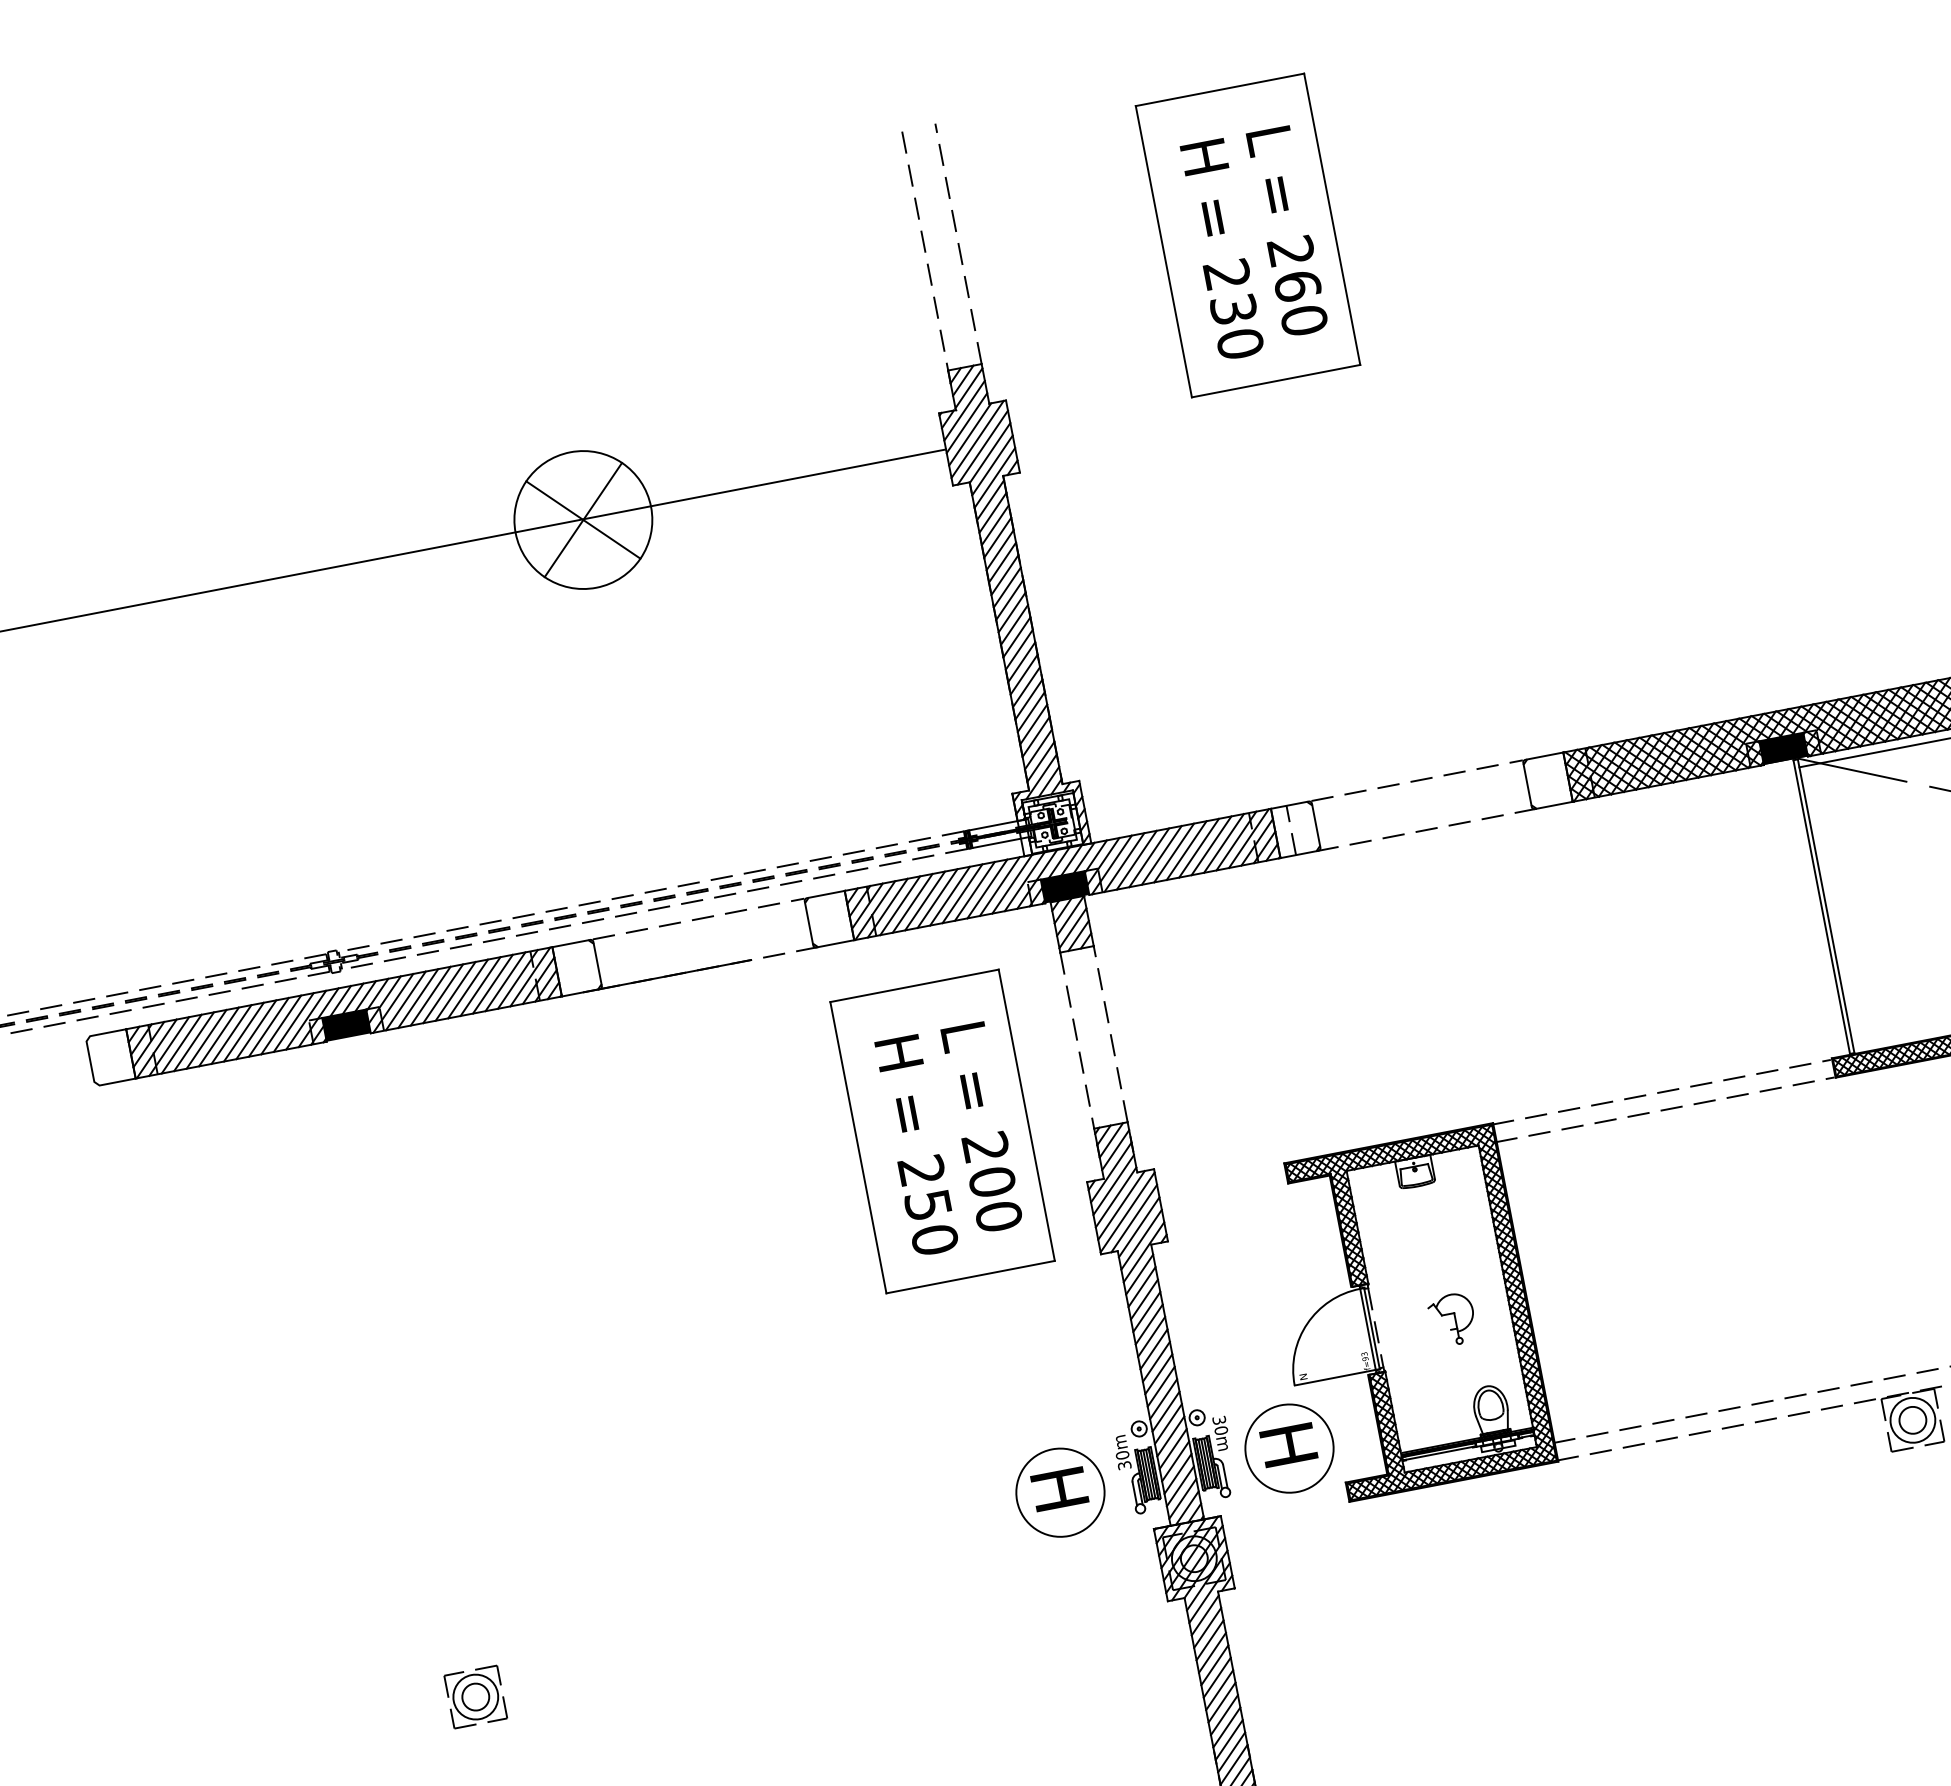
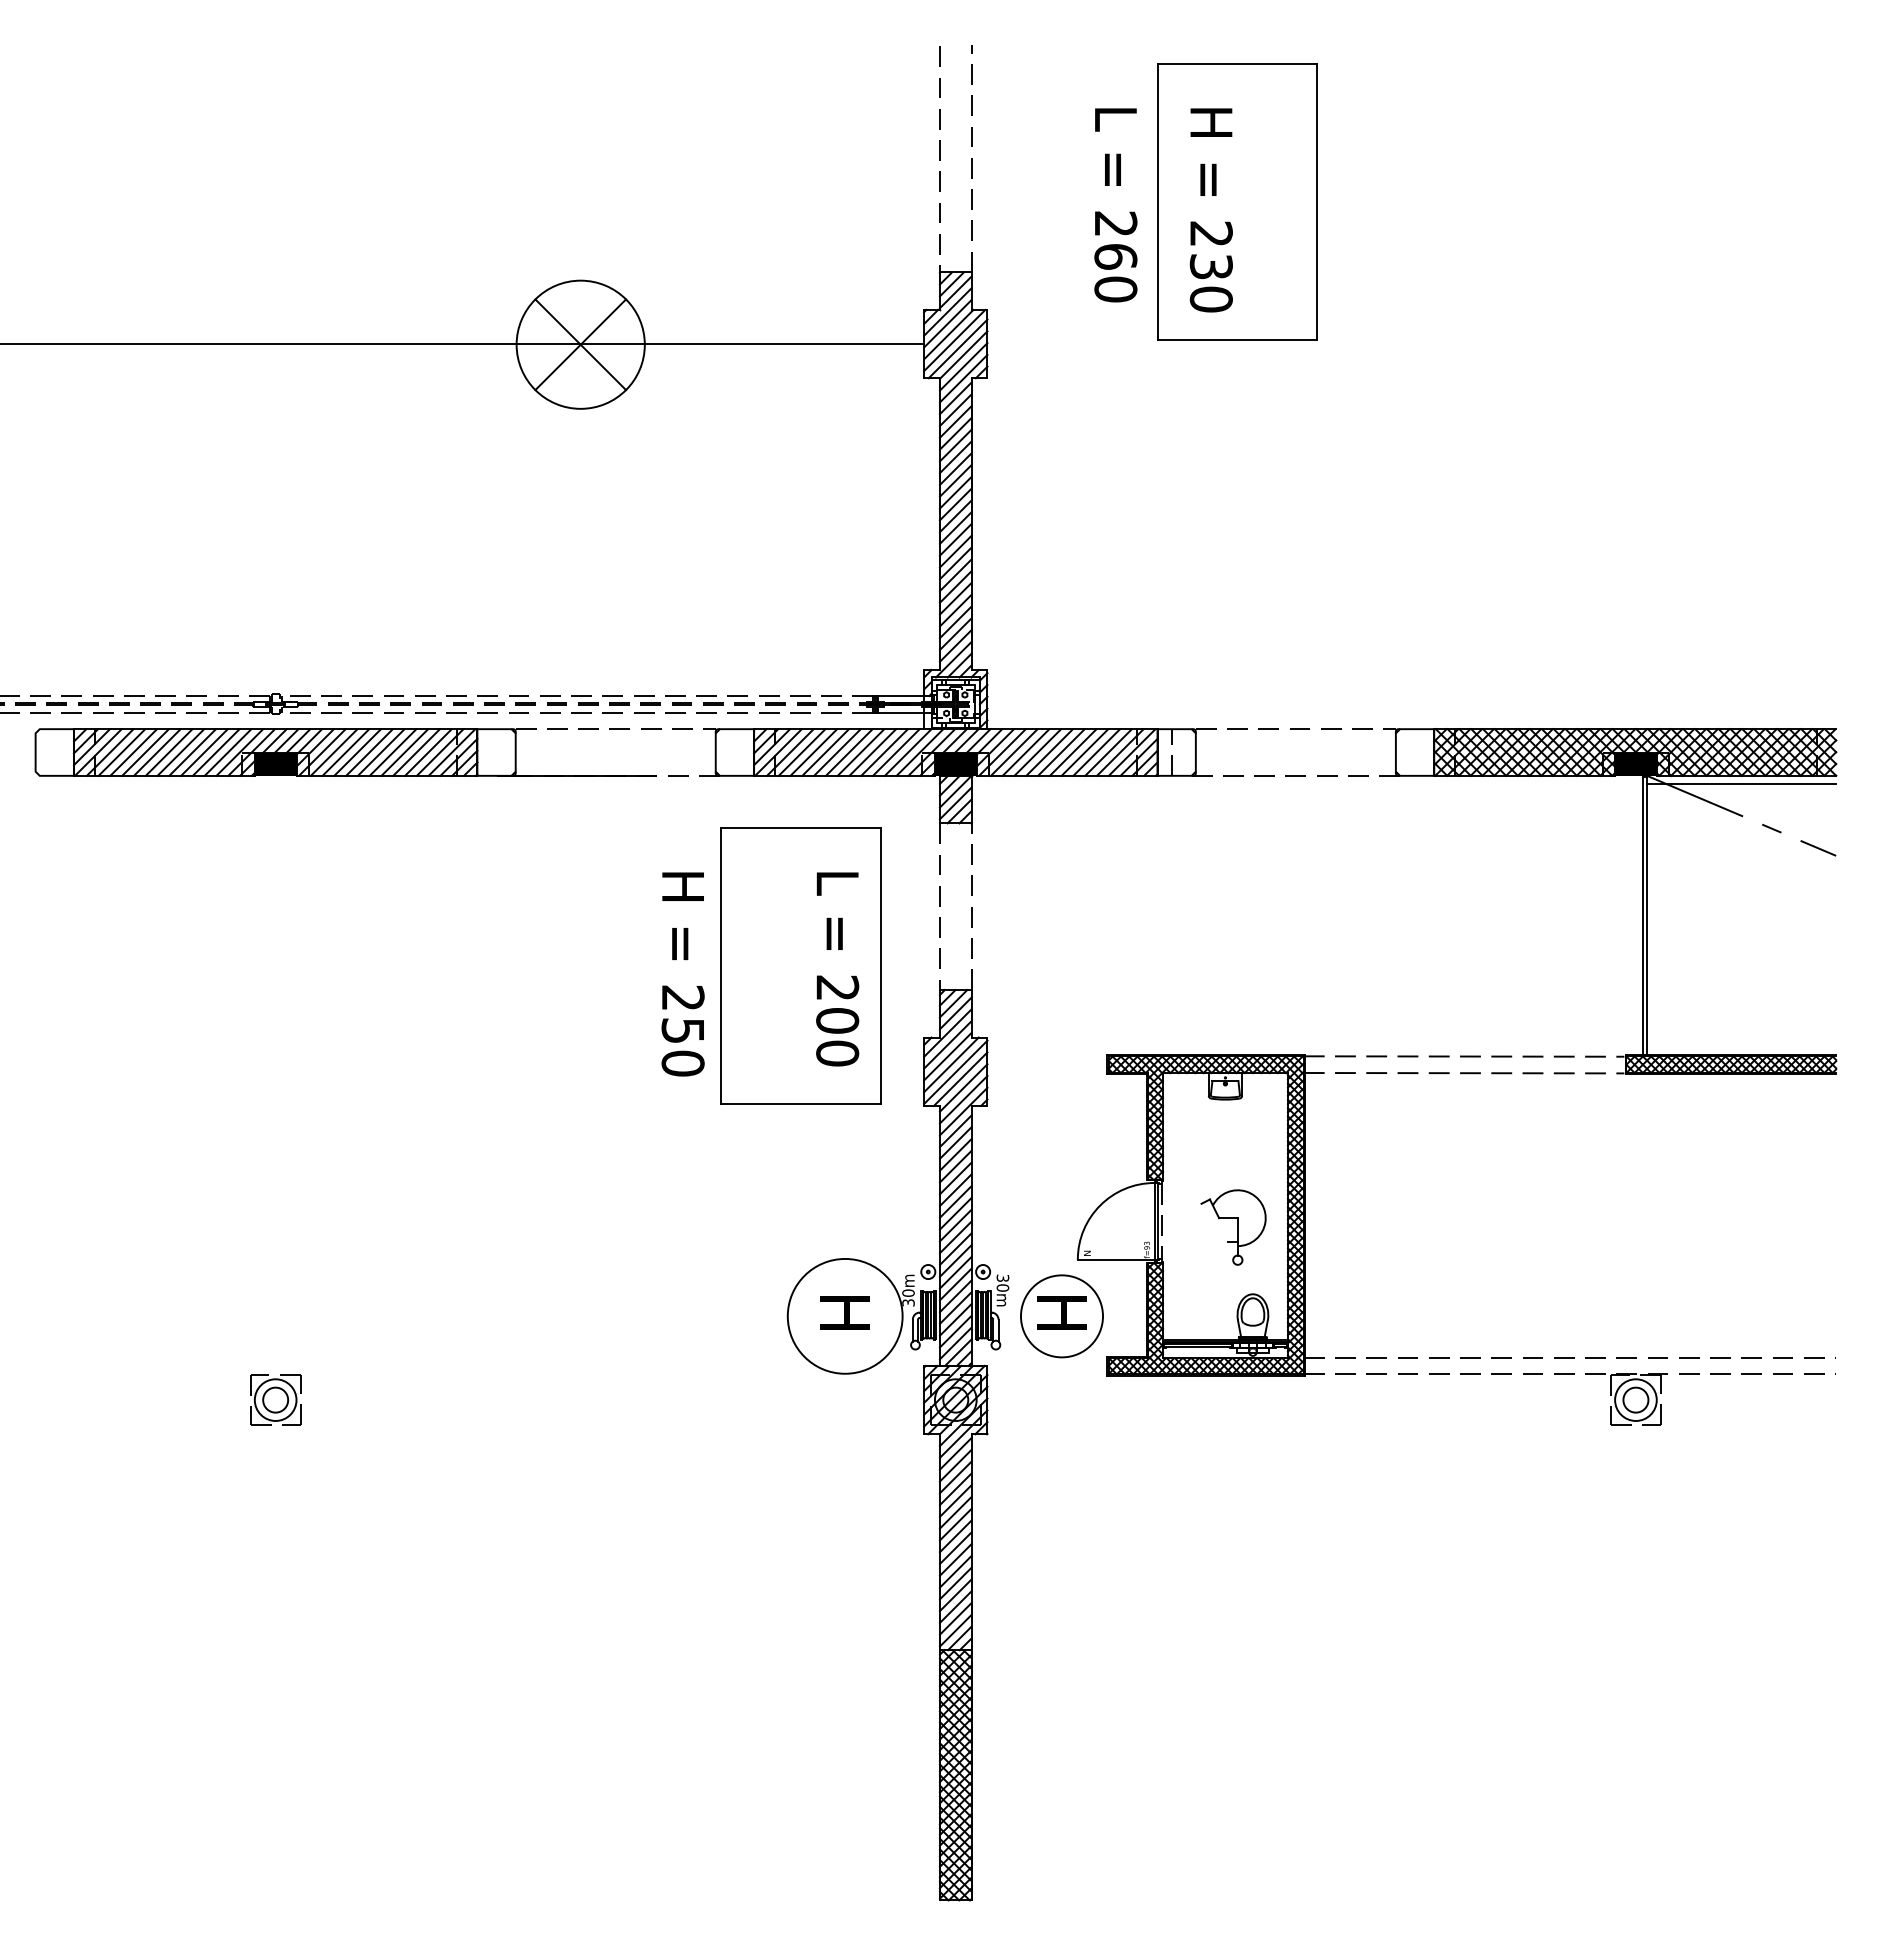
text: (1286, 231) -> (1115, 205), moved
text: (916, 1145) -> (682, 974), moved
part: (1452, 1319) -> (1233, 1227), size x1.6
circle: (1060, 1492) -> (845, 1316), size x1.4

